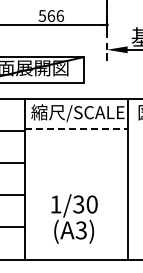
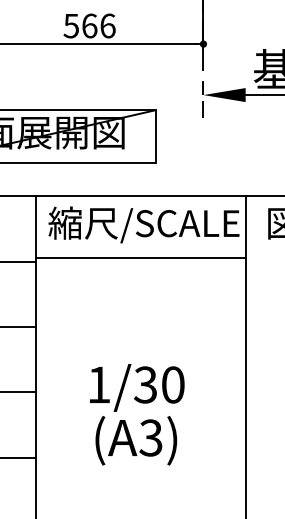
line: (76, 129) -> (141, 258), dashed -> solid
text: (74, 218) -> (137, 413), moved

